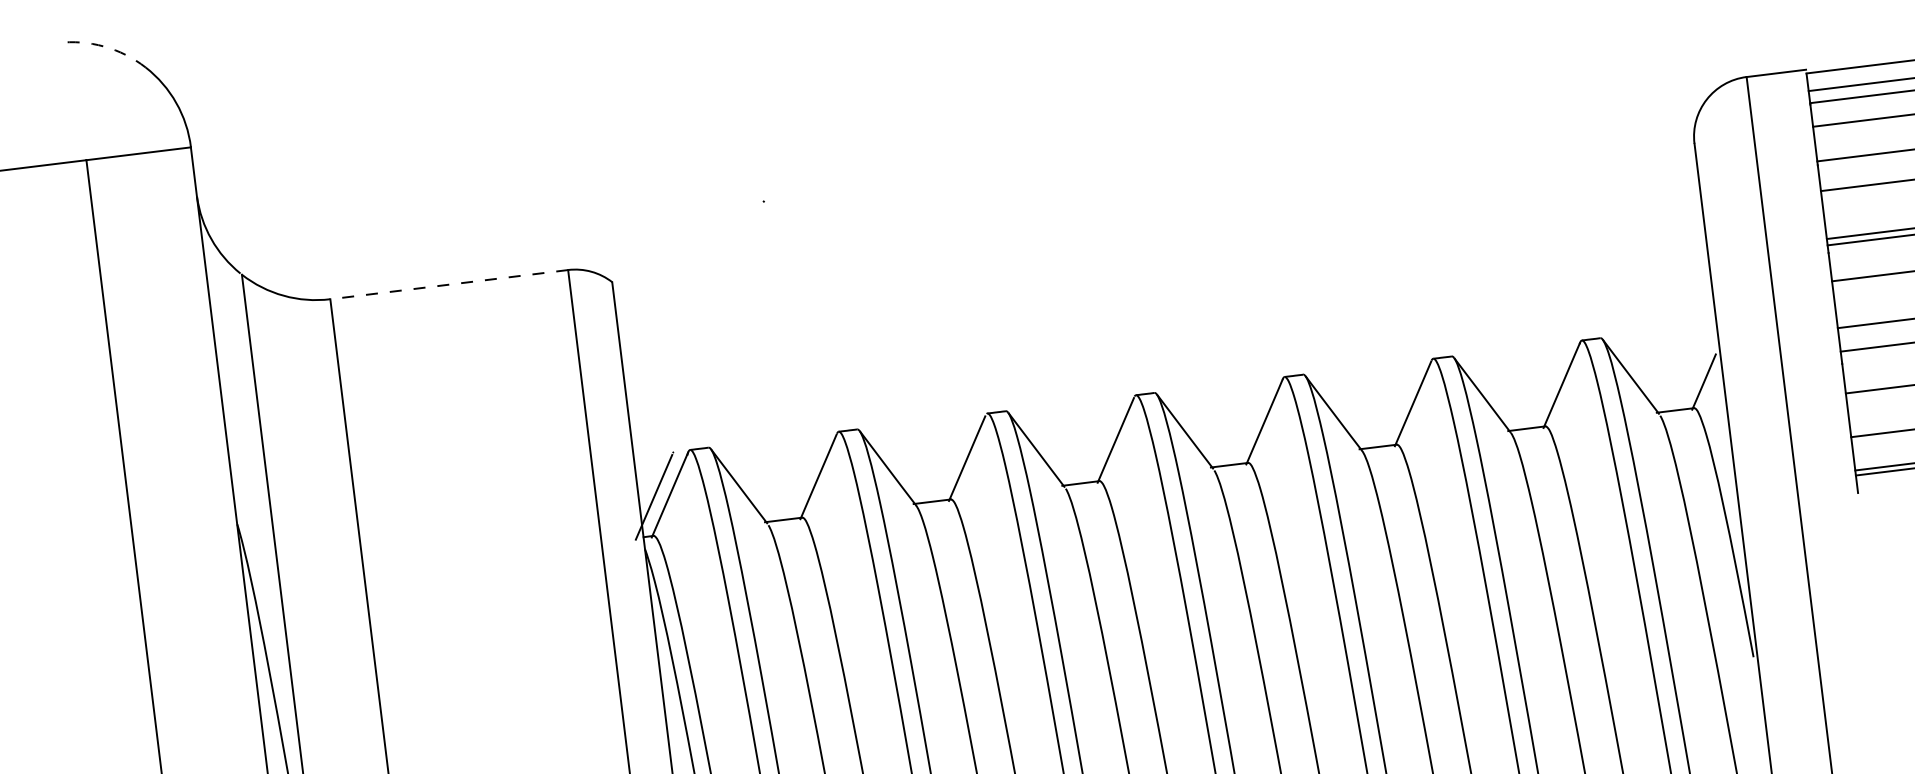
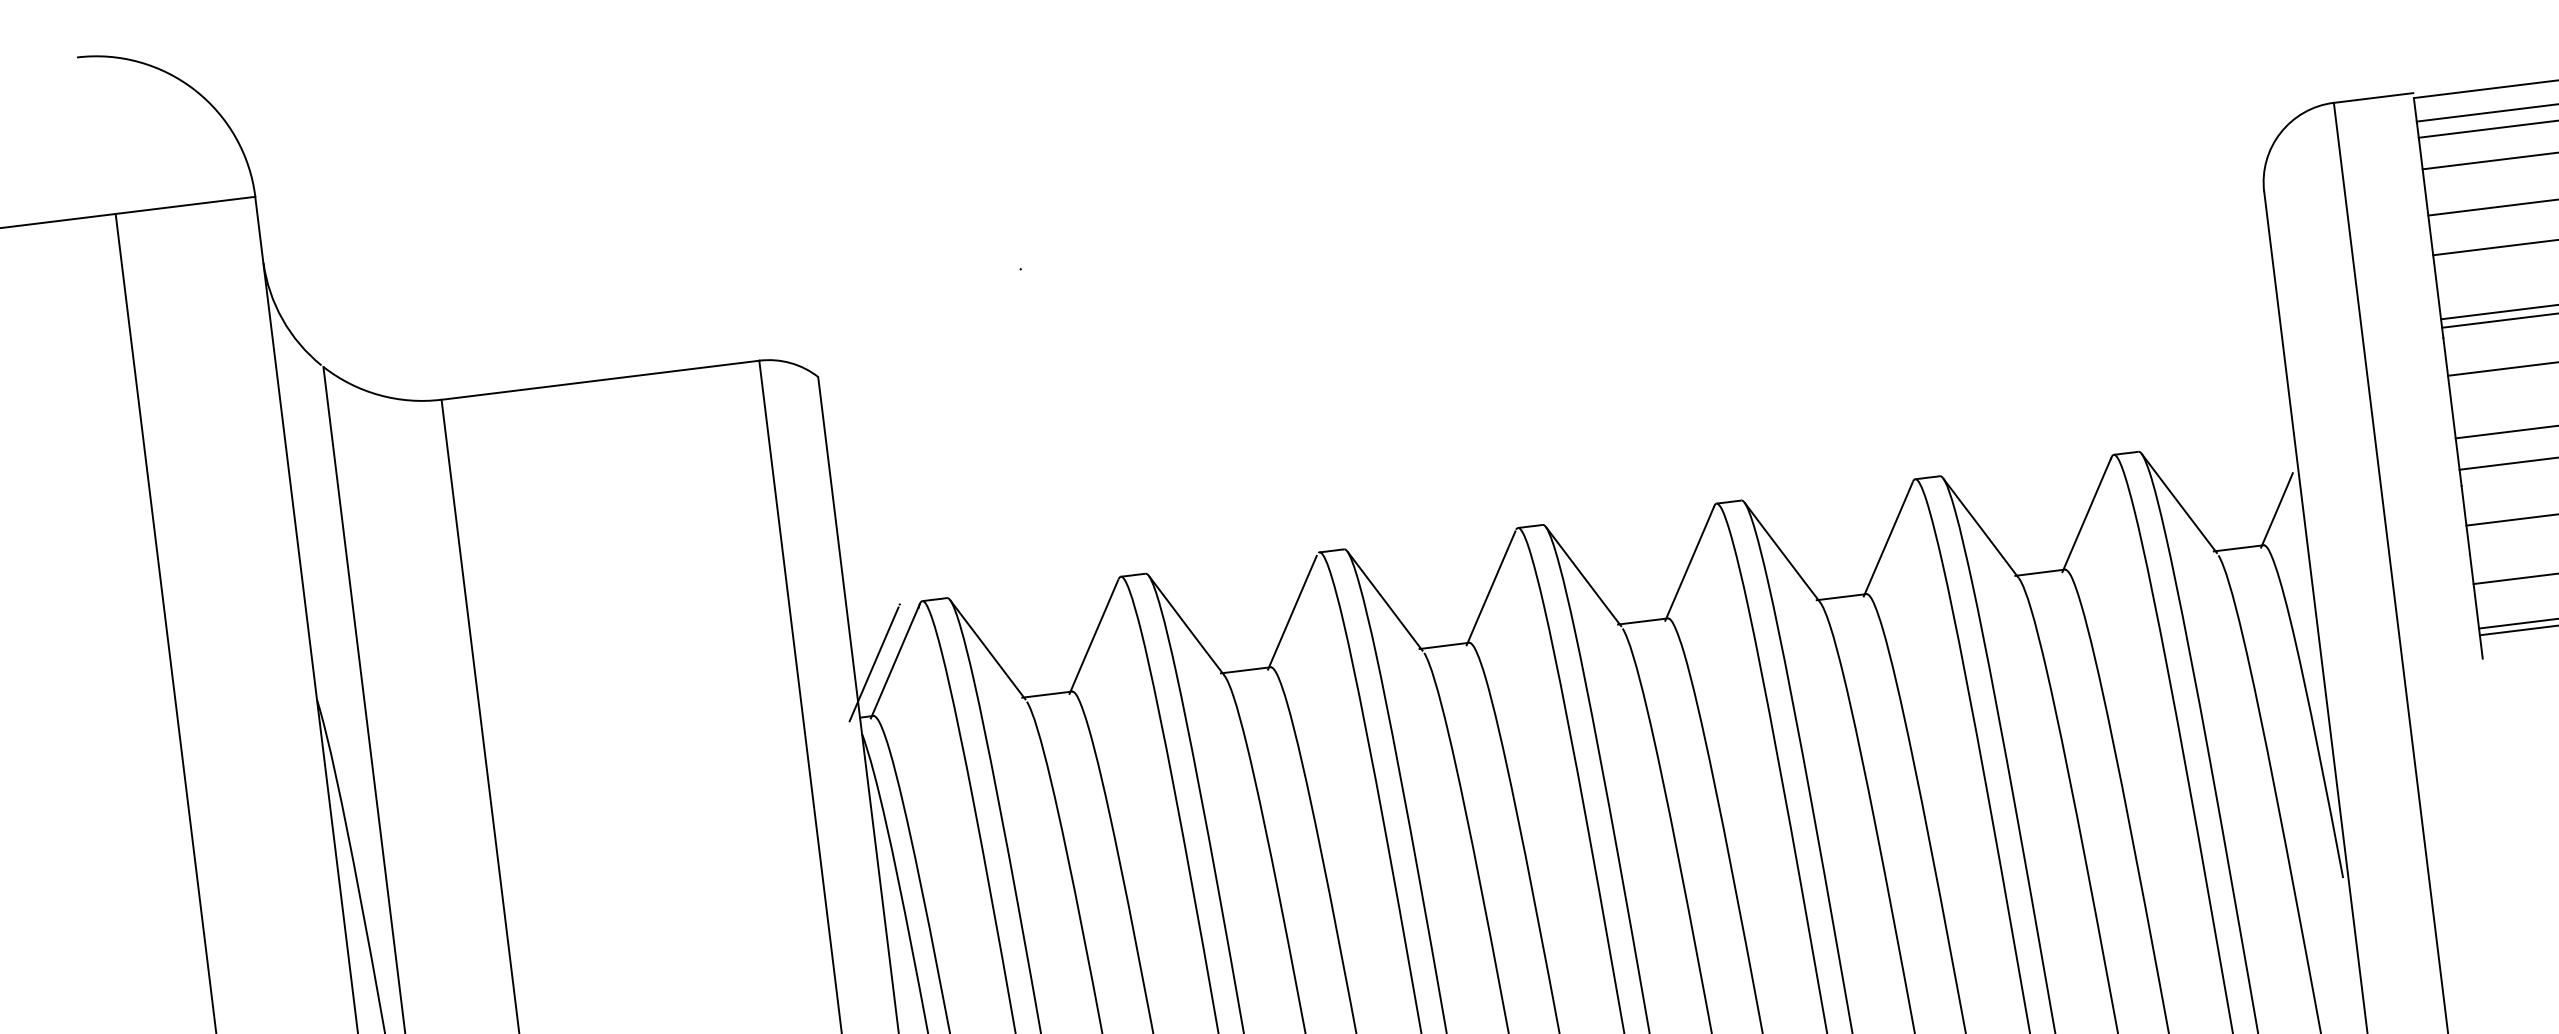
arc: (104, 46) -> (139, 62), dashed -> solid
line: (449, 284) -> (600, 380), dashed -> solid

